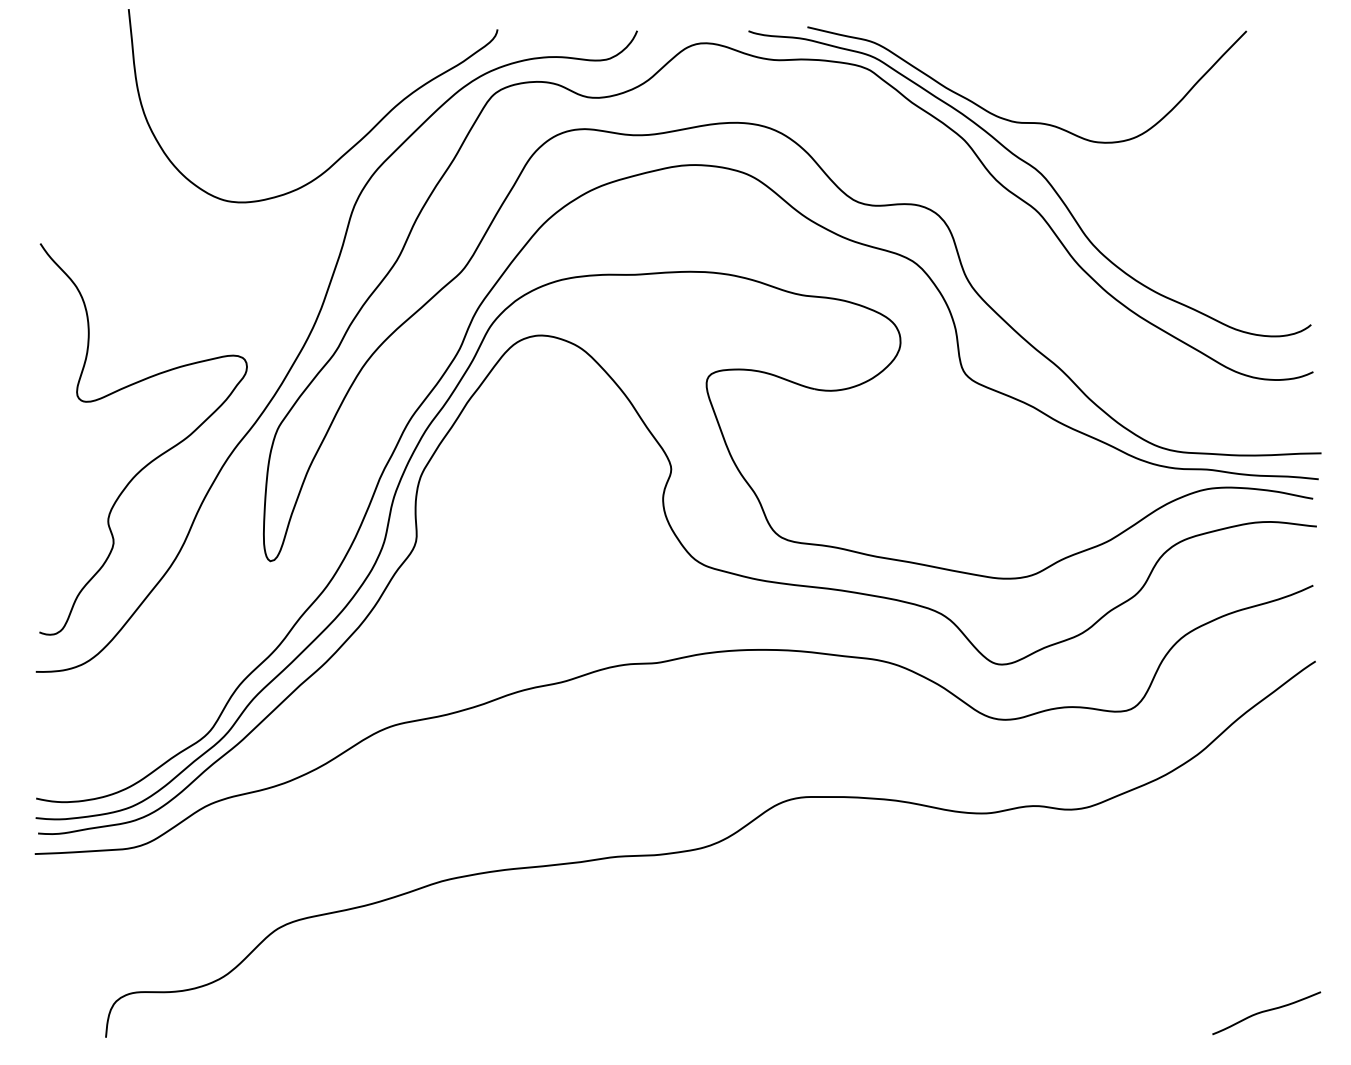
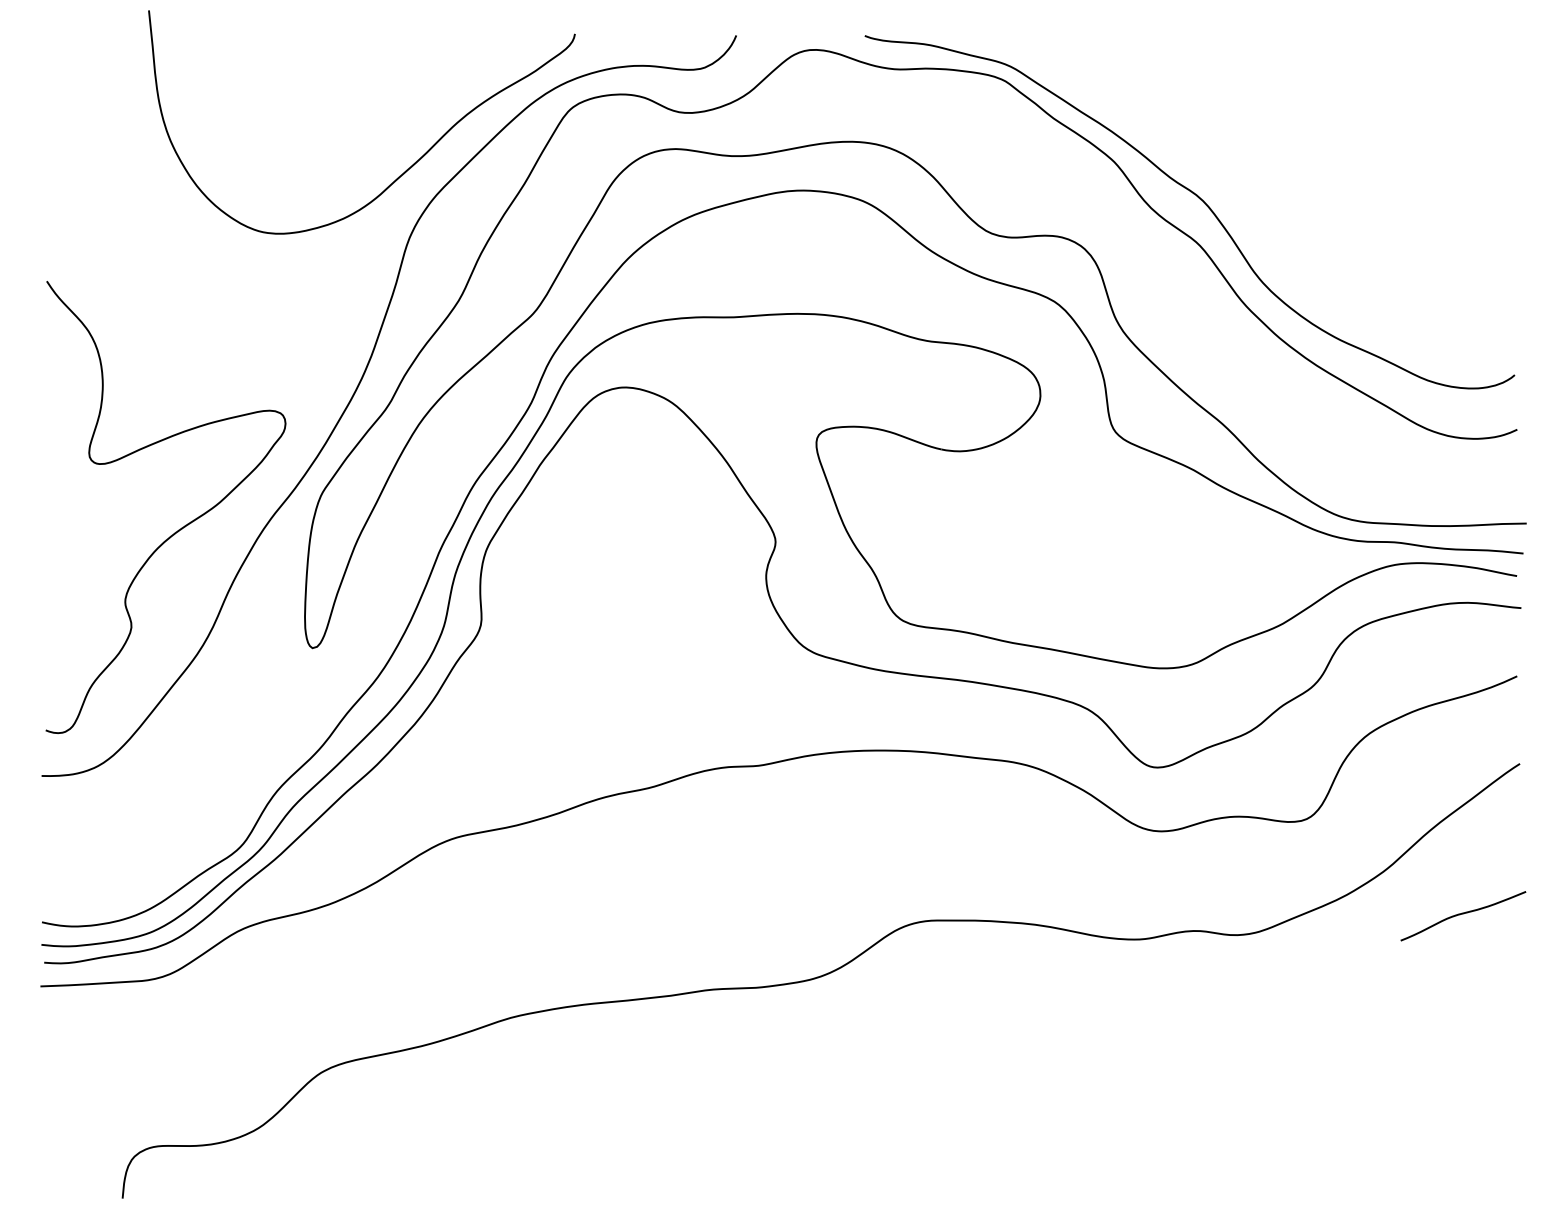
curve: (1020, 121) -> (1179, 140), removed
curve: (1265, 1012) -> (1462, 915), moved

